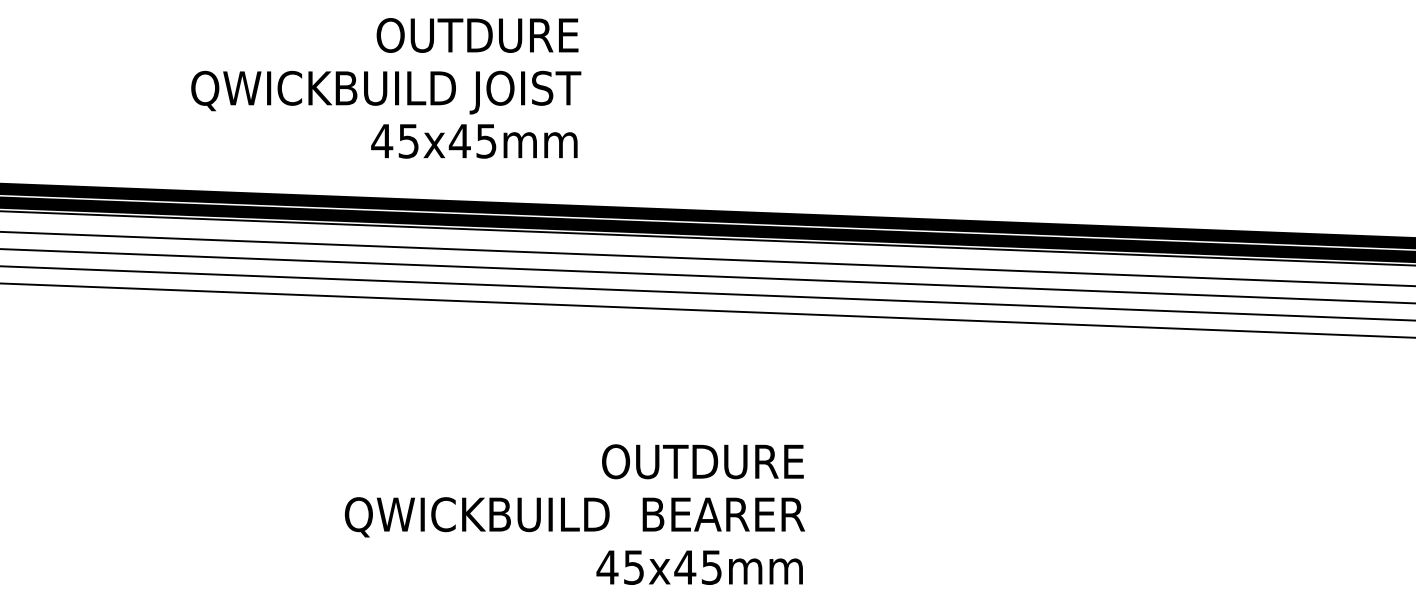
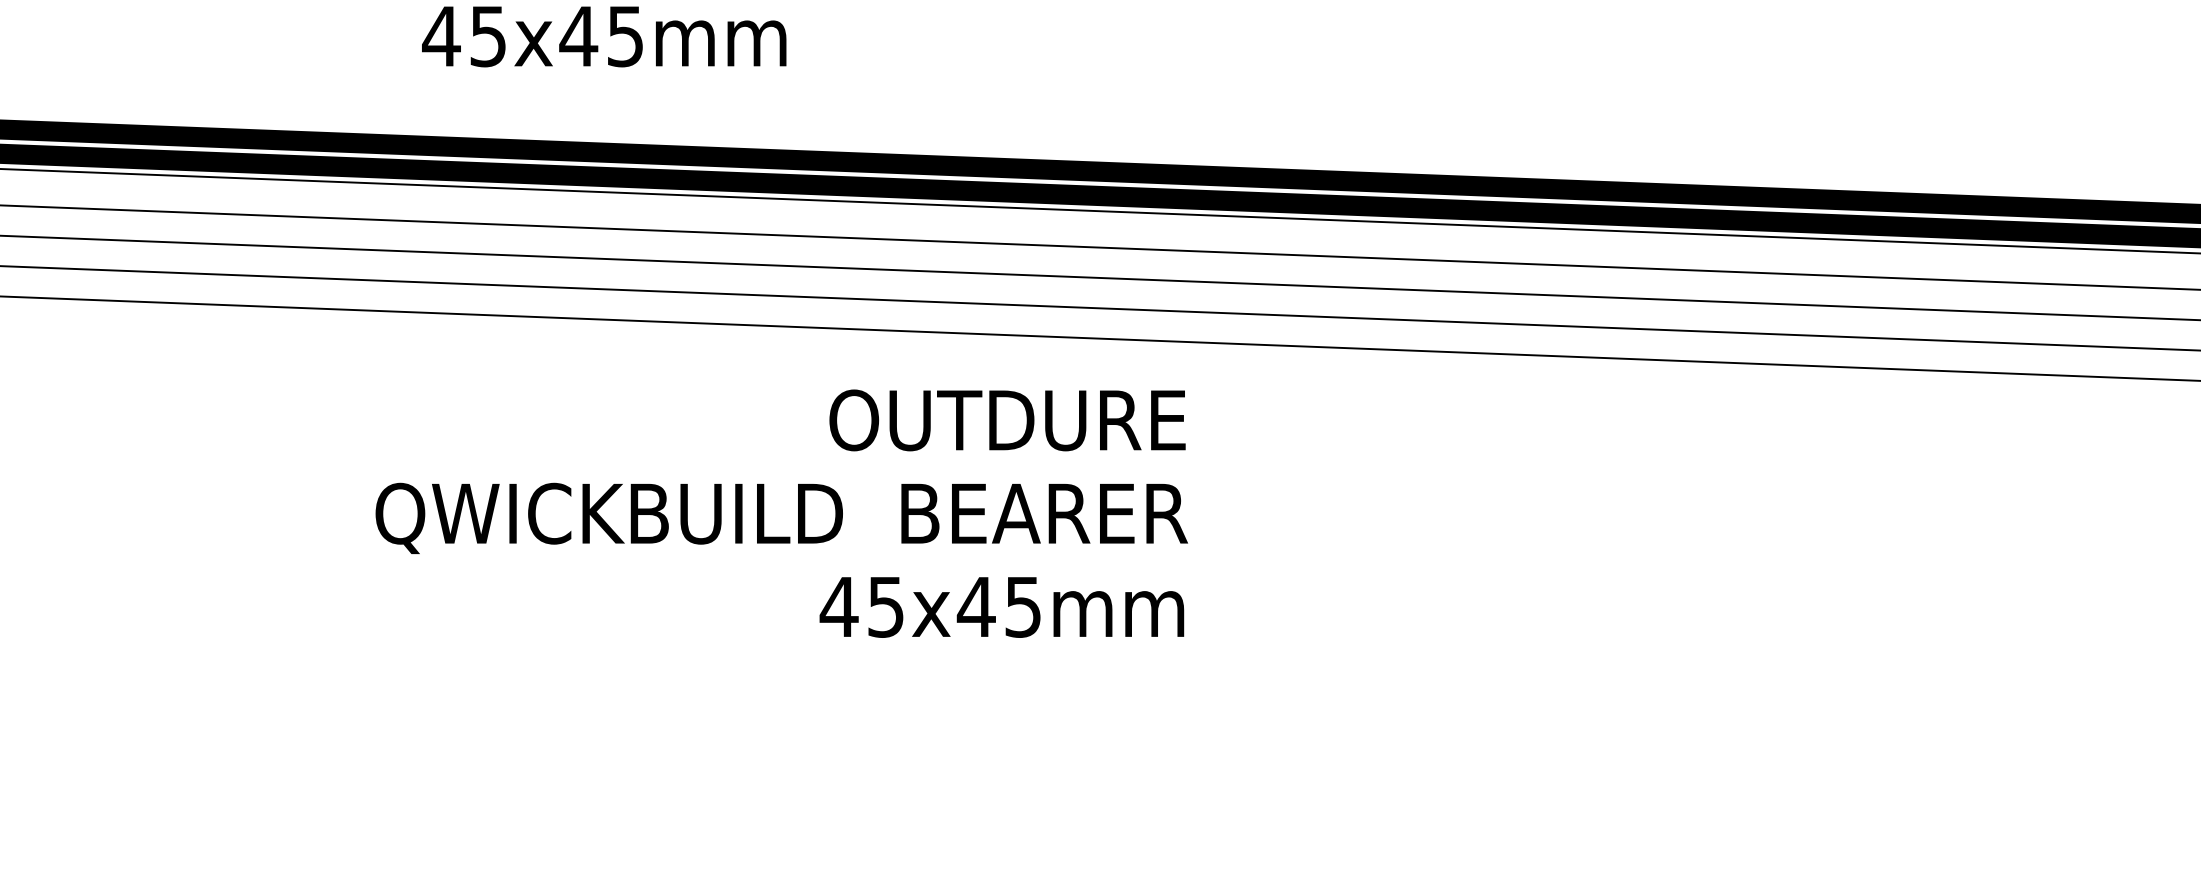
text: (574, 514) -> (780, 513), moved

